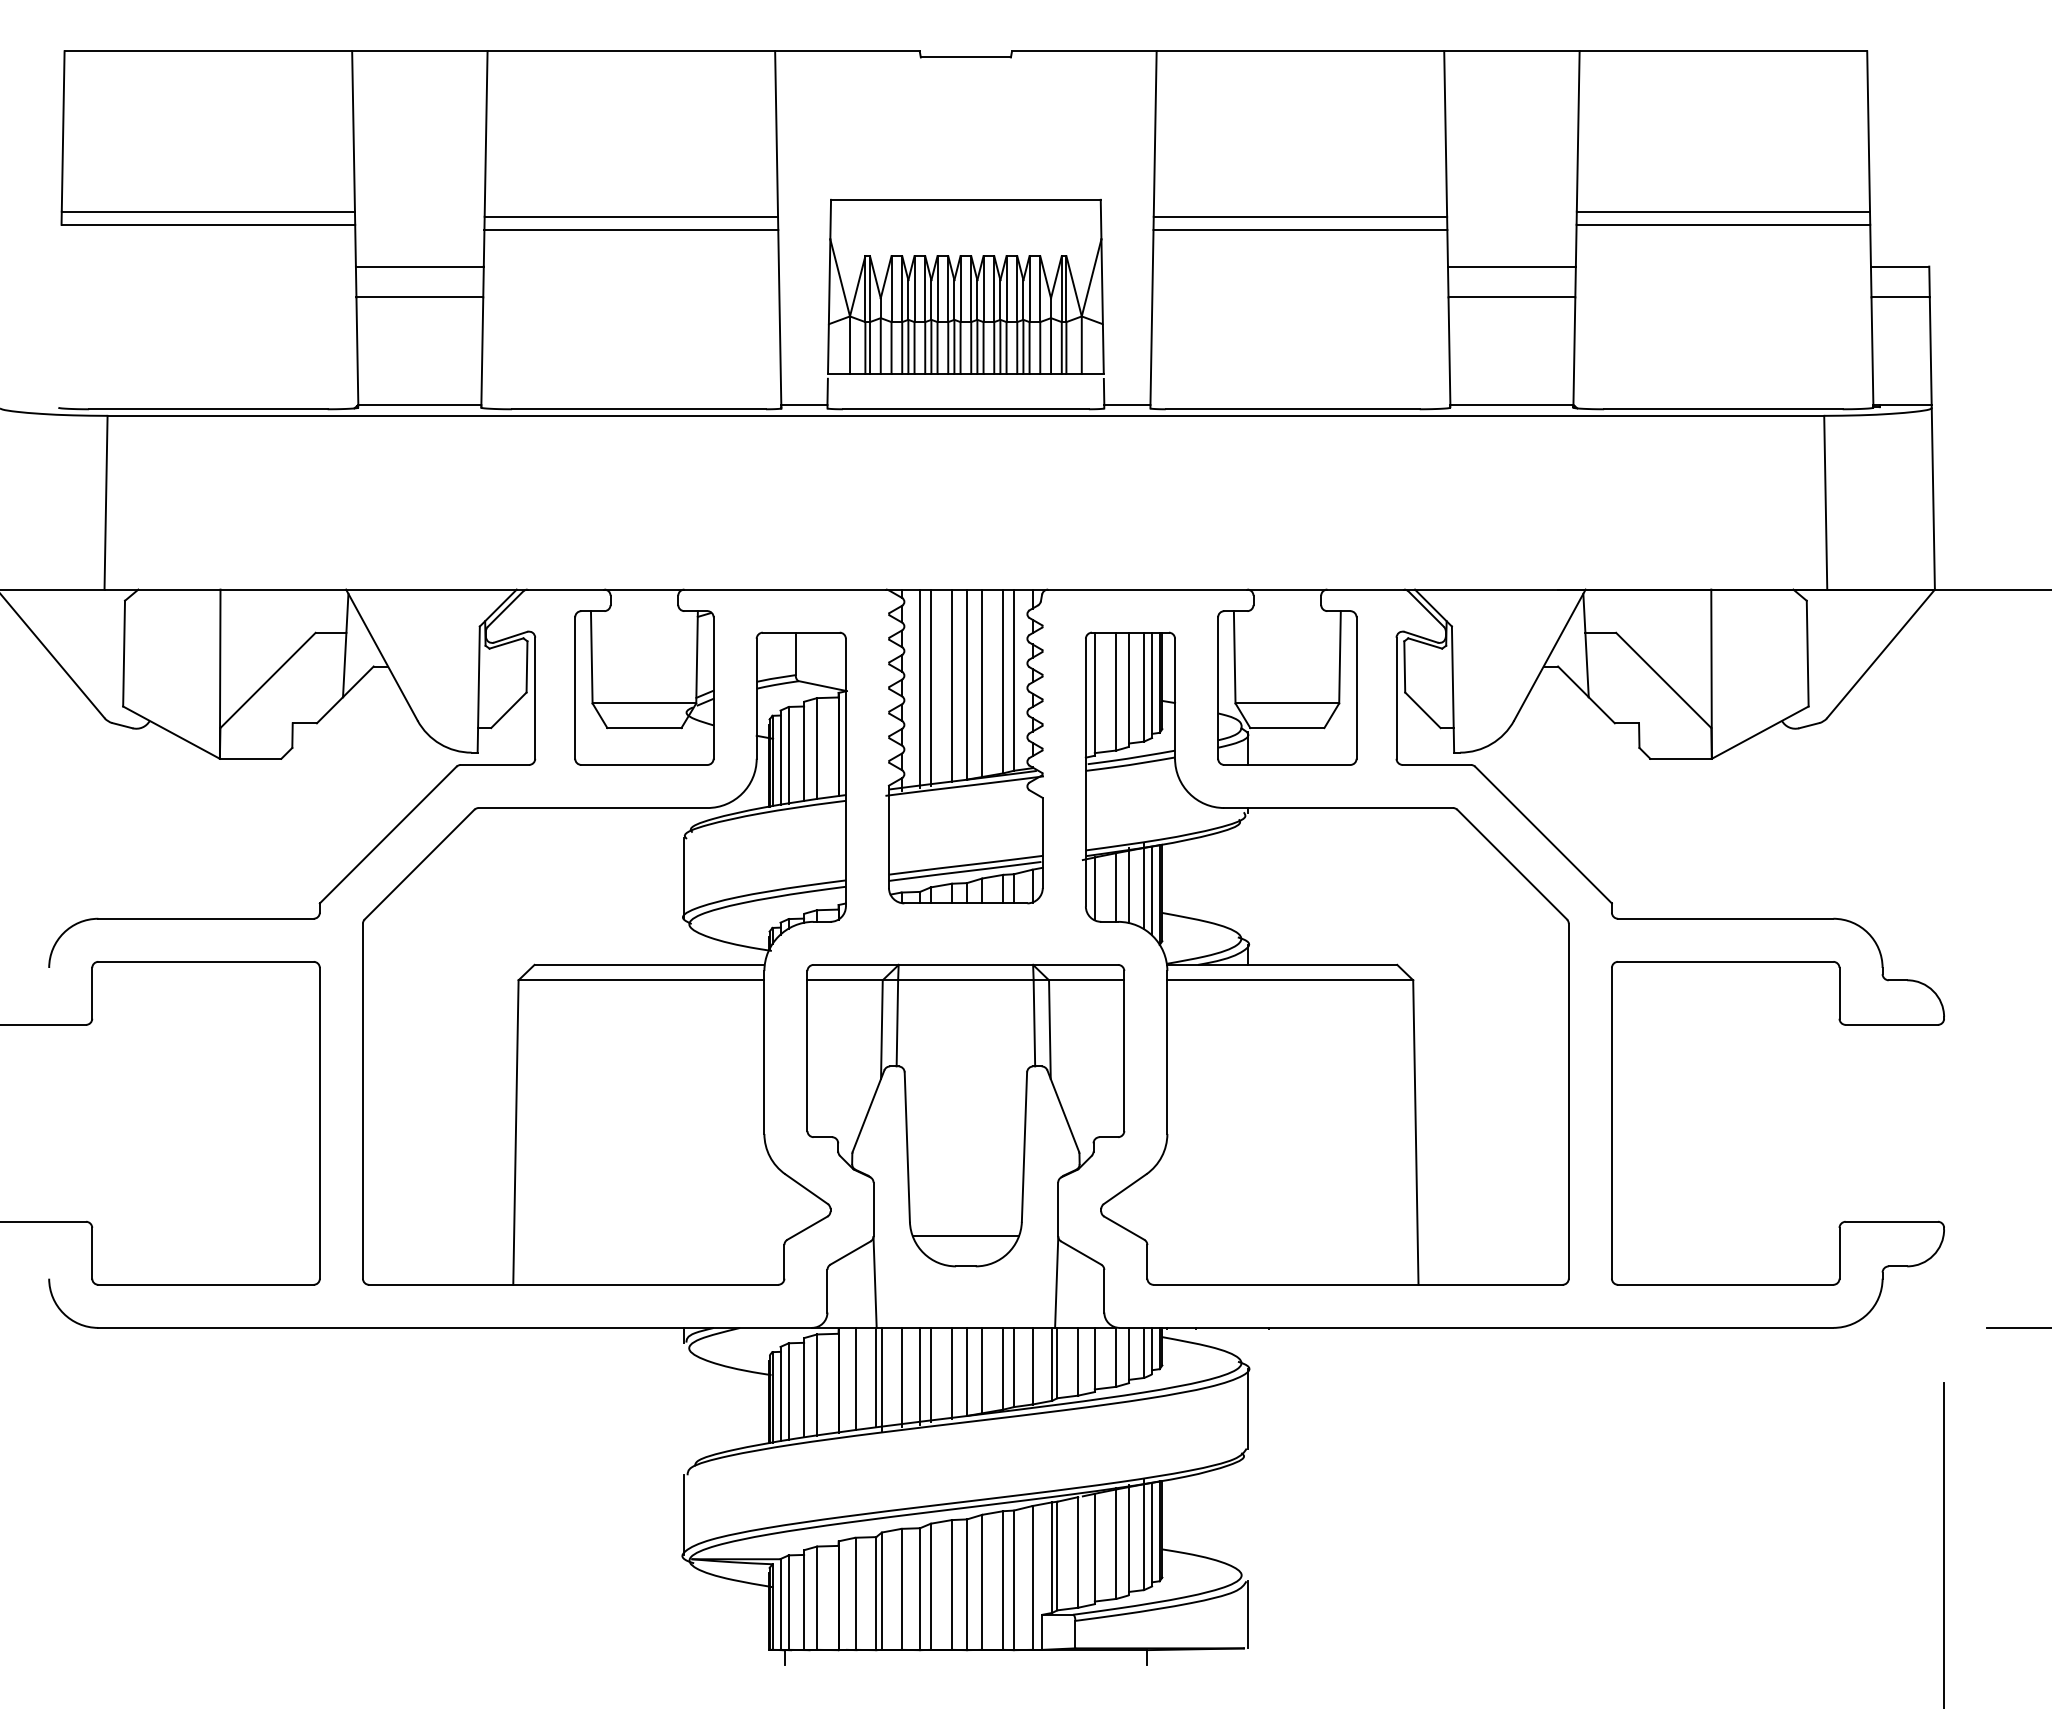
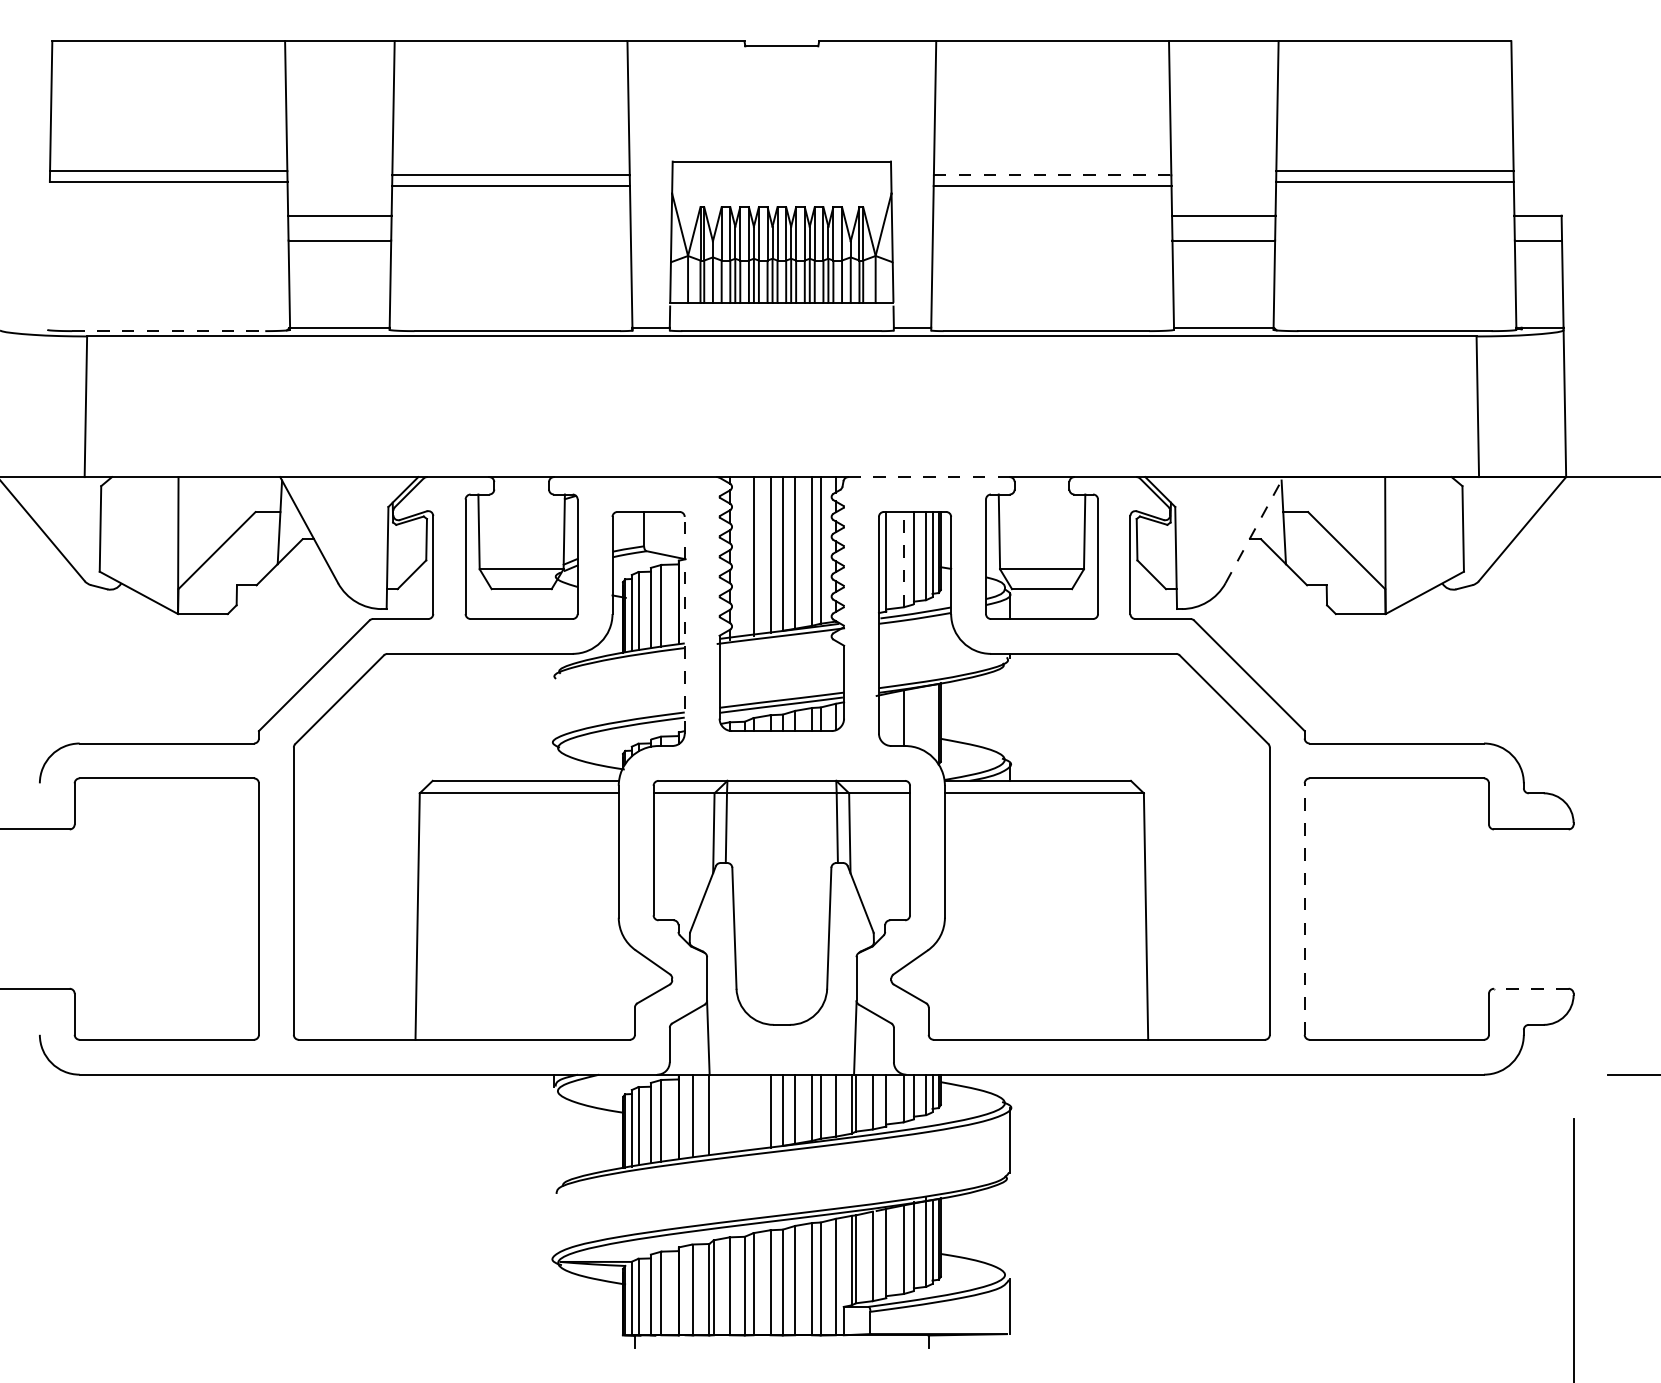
line: (1300, 216) -> (1052, 175), solid -> dashed
line: (208, 409) -> (168, 331), solid -> dashed
line: (1147, 589) -> (928, 477), solid -> dashed
line: (1549, 655) -> (1254, 530), solid -> dashed
line: (920, 688) -> (745, 557), removed
line: (1116, 691) -> (903, 559), solid -> dashed
line: (845, 772) -> (684, 625), solid -> dashed
line: (684, 878) -> (554, 710), removed
line: (1129, 885) -> (914, 716), removed
line: (1144, 886) -> (926, 717), removed
line: (1094, 888) -> (885, 719), removed
line: (1152, 890) -> (932, 720), removed
line: (1611, 1122) -> (1304, 908), solid -> dashed
line: (1891, 1221) -> (1531, 988), solid -> dashed
line: (965, 1236) -> (781, 1000), removed
line: (930, 1374) -> (753, 1112), removed
line: (920, 1375) -> (745, 1113), removed
line: (901, 1377) -> (729, 1114), removed
line: (881, 1379) -> (713, 1116), removed
line: (684, 1514) -> (554, 1225), removed

